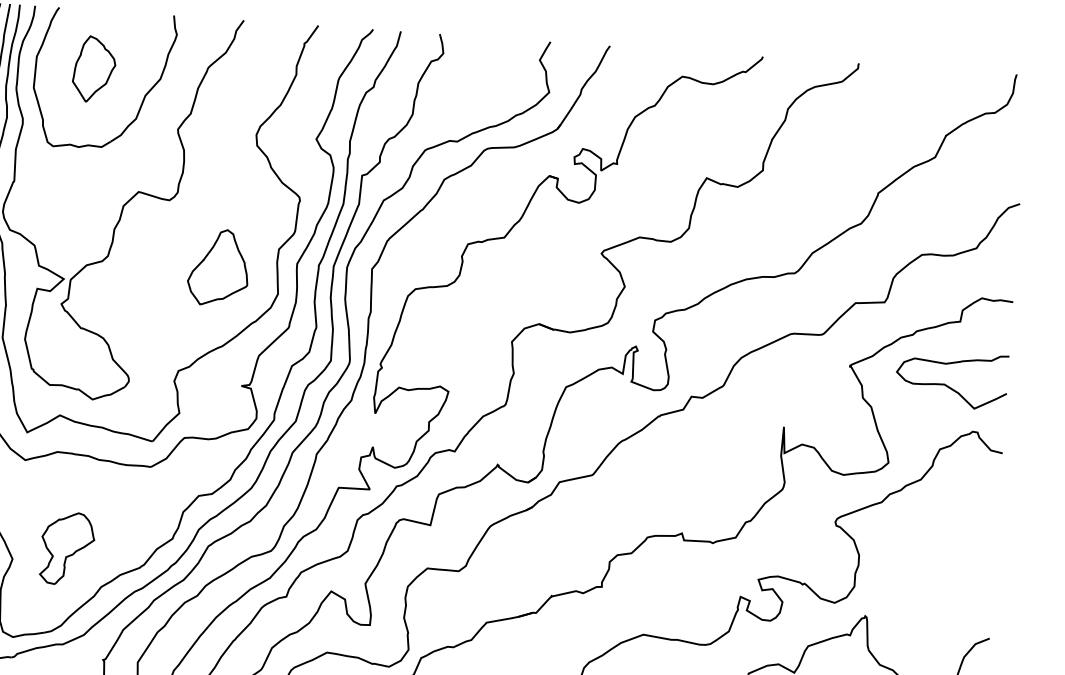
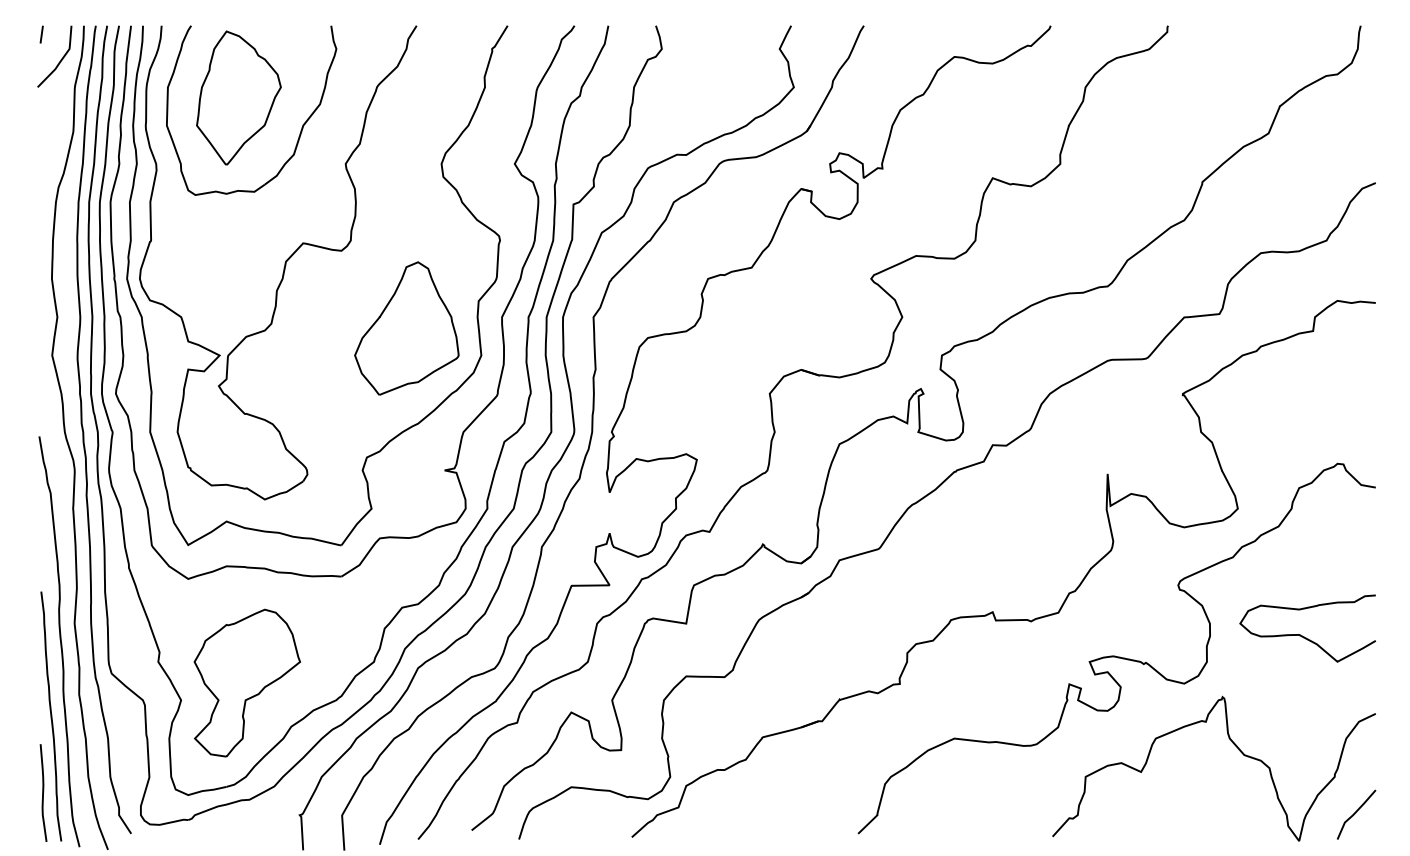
part: (94, 68) -> (238, 97), size x1.67
part: (218, 267) -> (406, 328), size x1.43
curve: (948, 386) -> (1304, 636), moved
part: (67, 548) -> (246, 682), size x1.67

